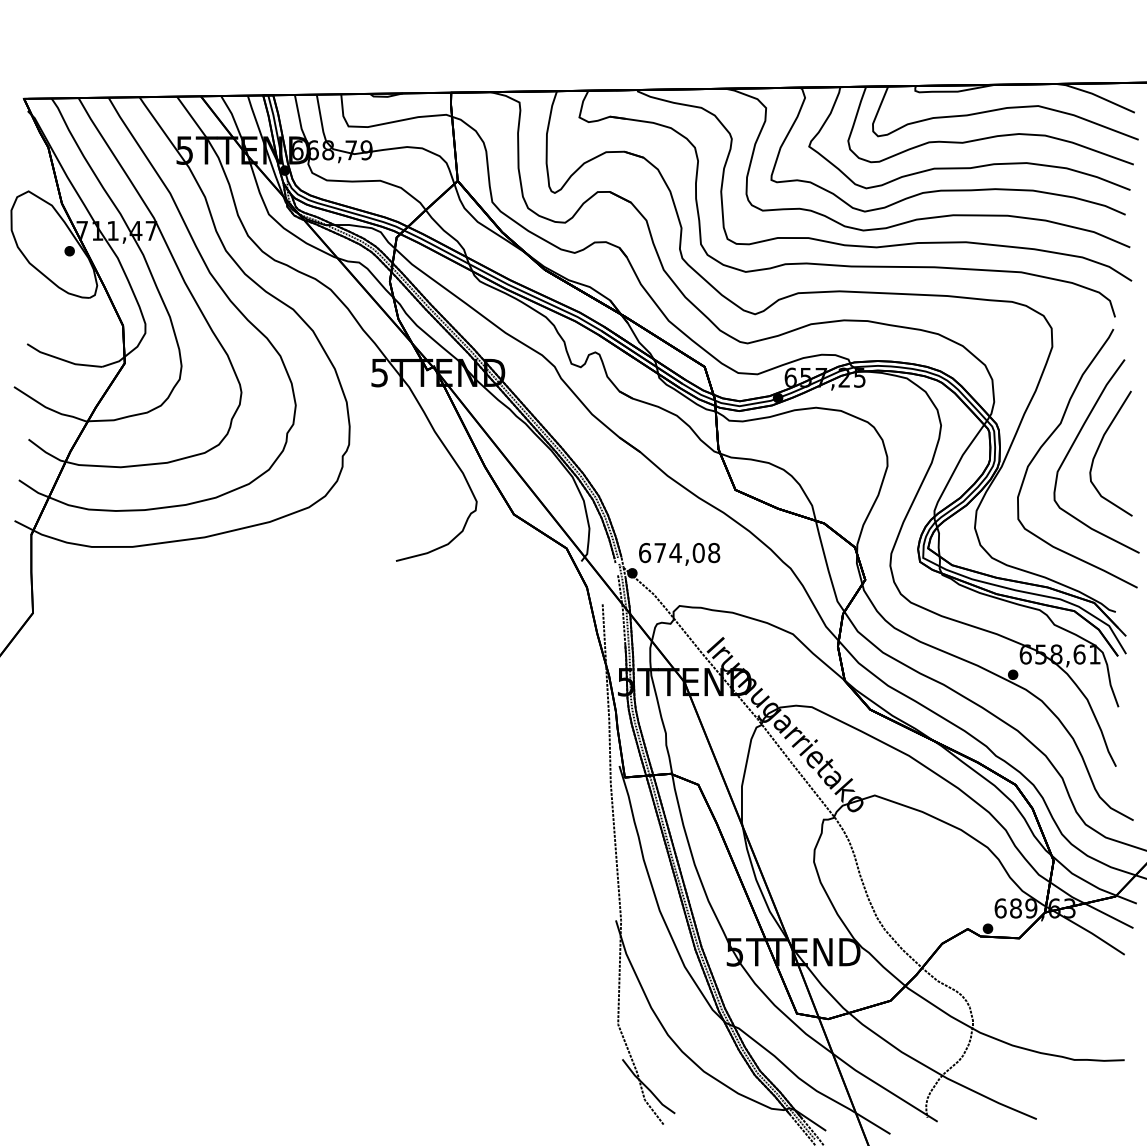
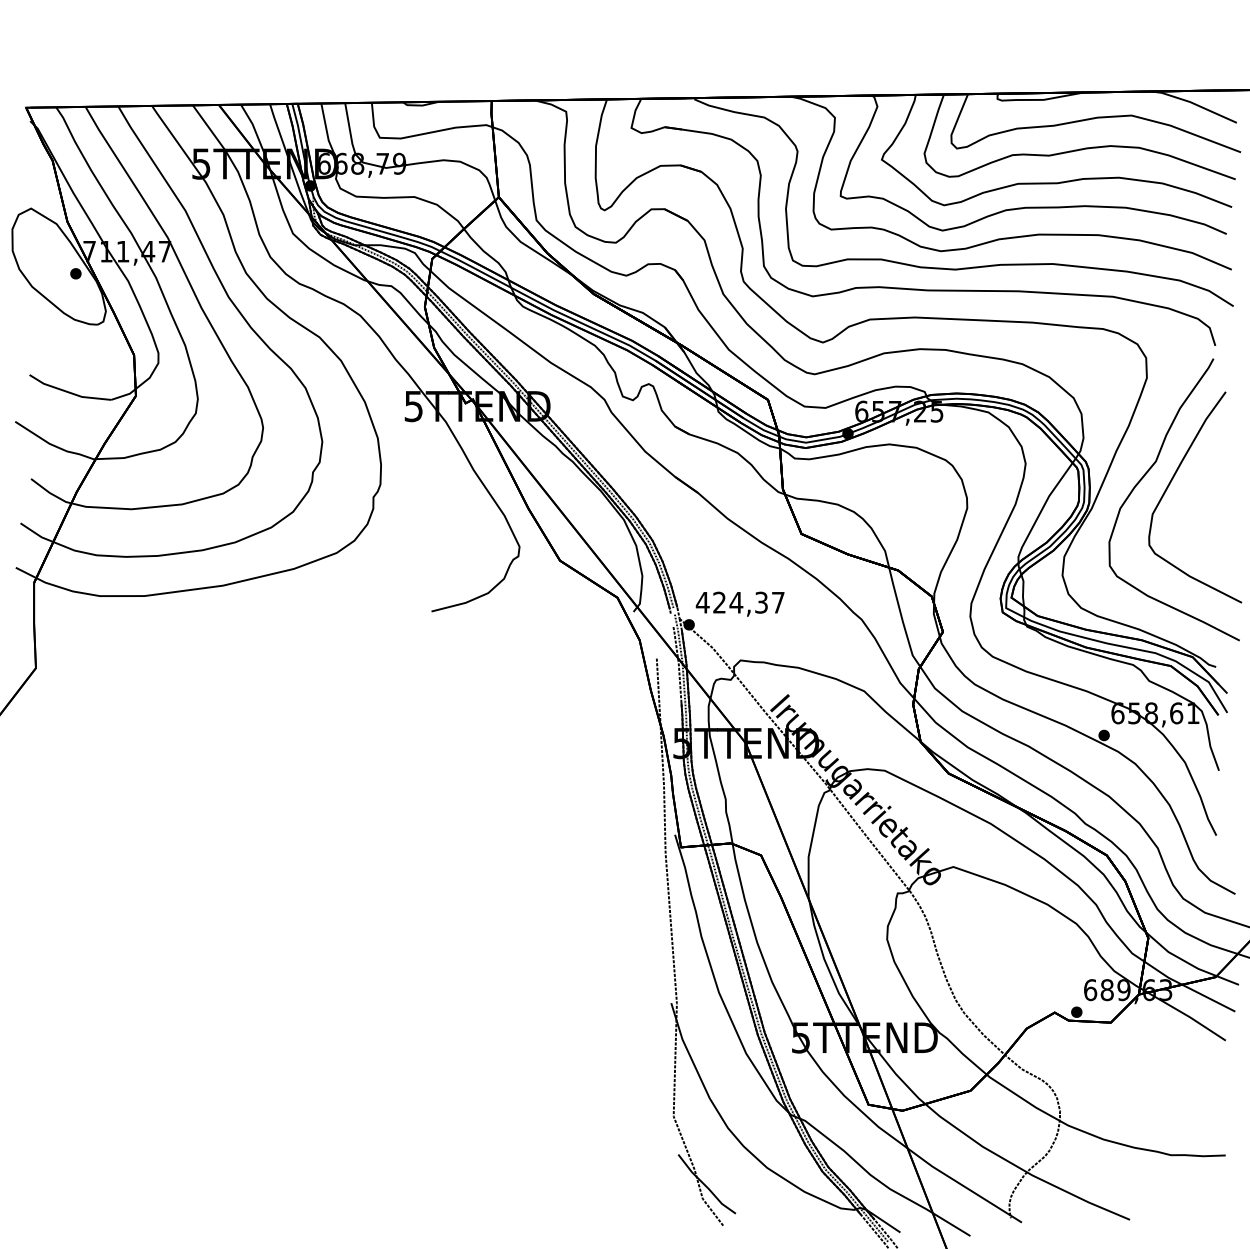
curve: (1099, 448) -> (1198, 488), removed
text: (679, 552) -> (740, 602), 674,08 -> 424,37

